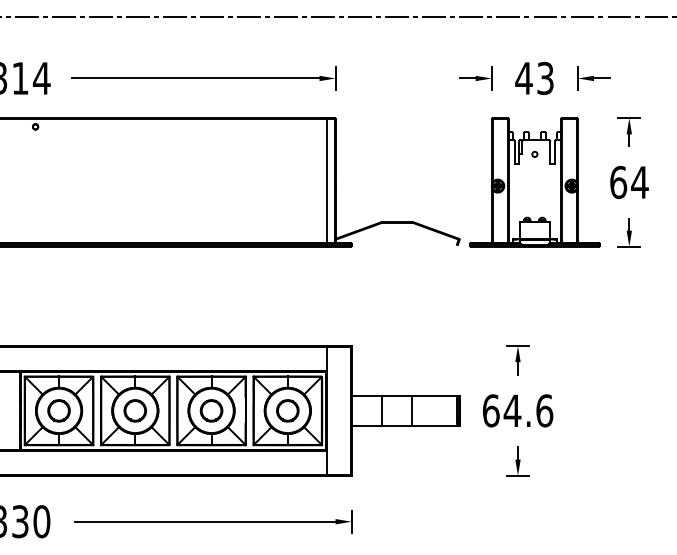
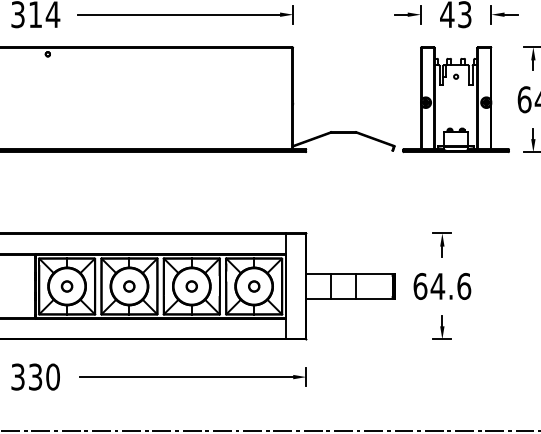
line: (326, 182) -> (285, 99), removed
circle: (58, 410) -> (66, 286), size x0.6
circle: (134, 410) -> (128, 286), size x0.6
part: (211, 410) -> (191, 286), size x0.6
circle: (287, 410) -> (253, 286), size x0.6

